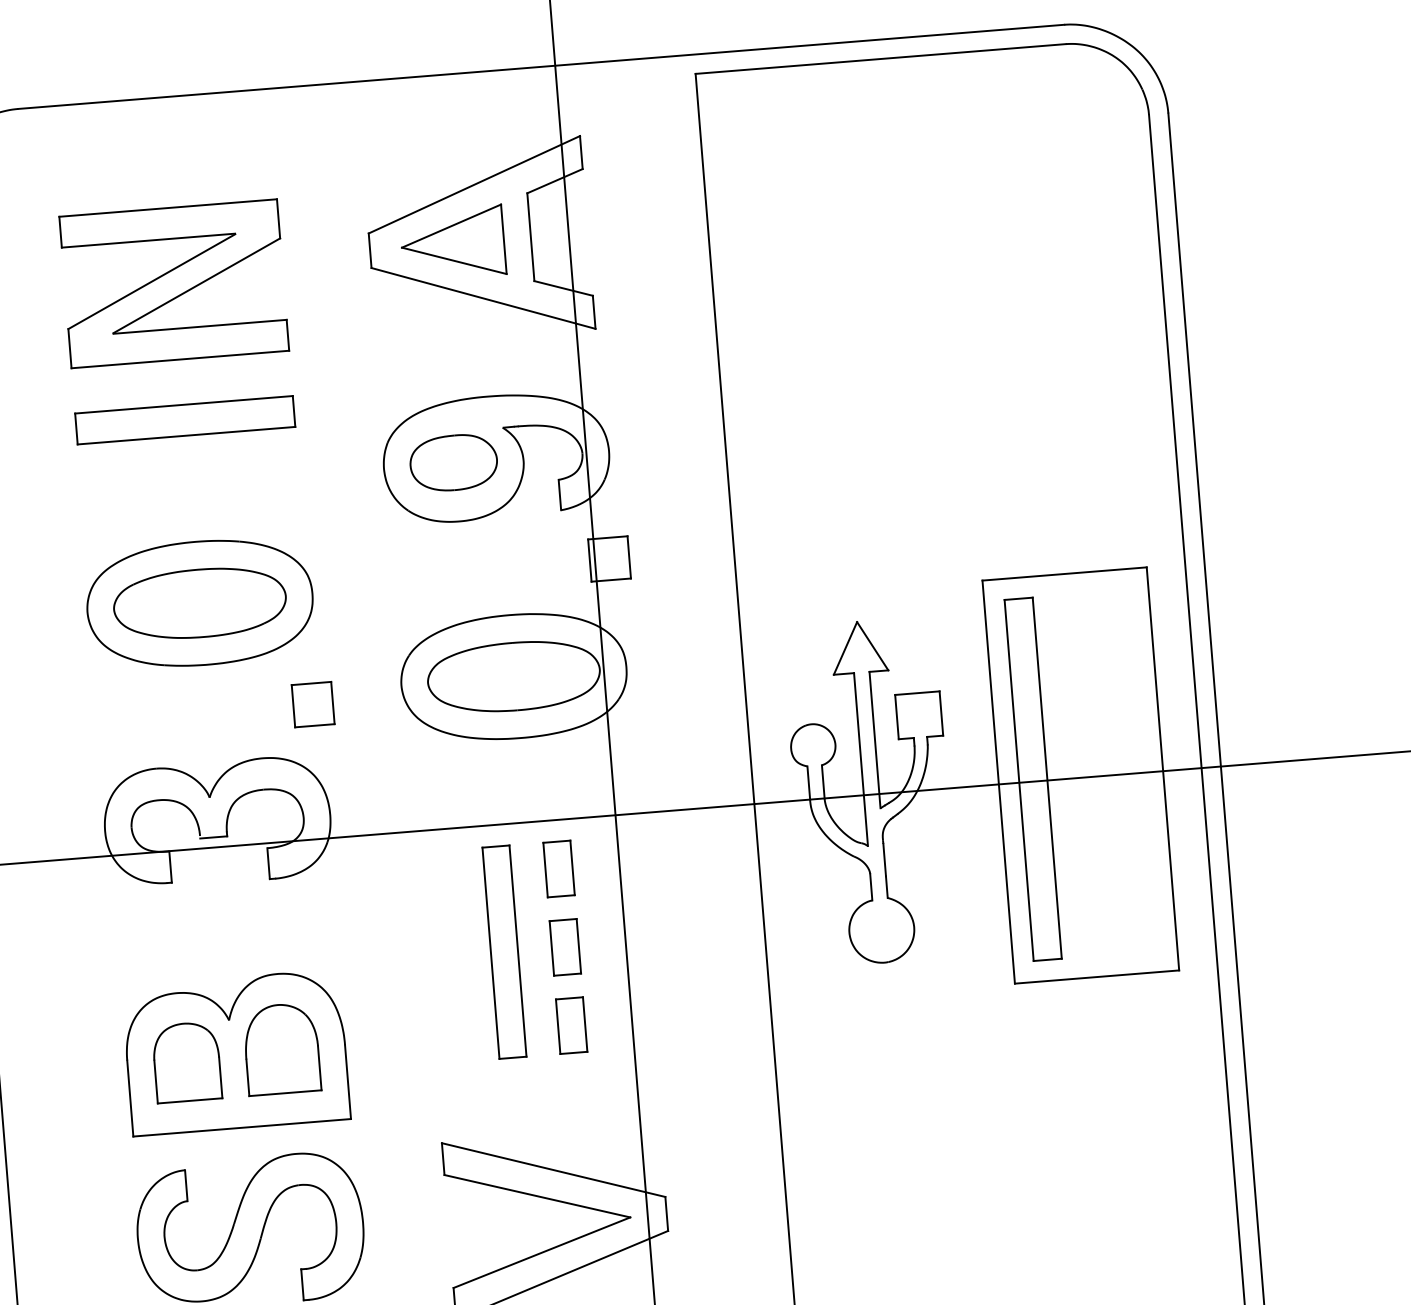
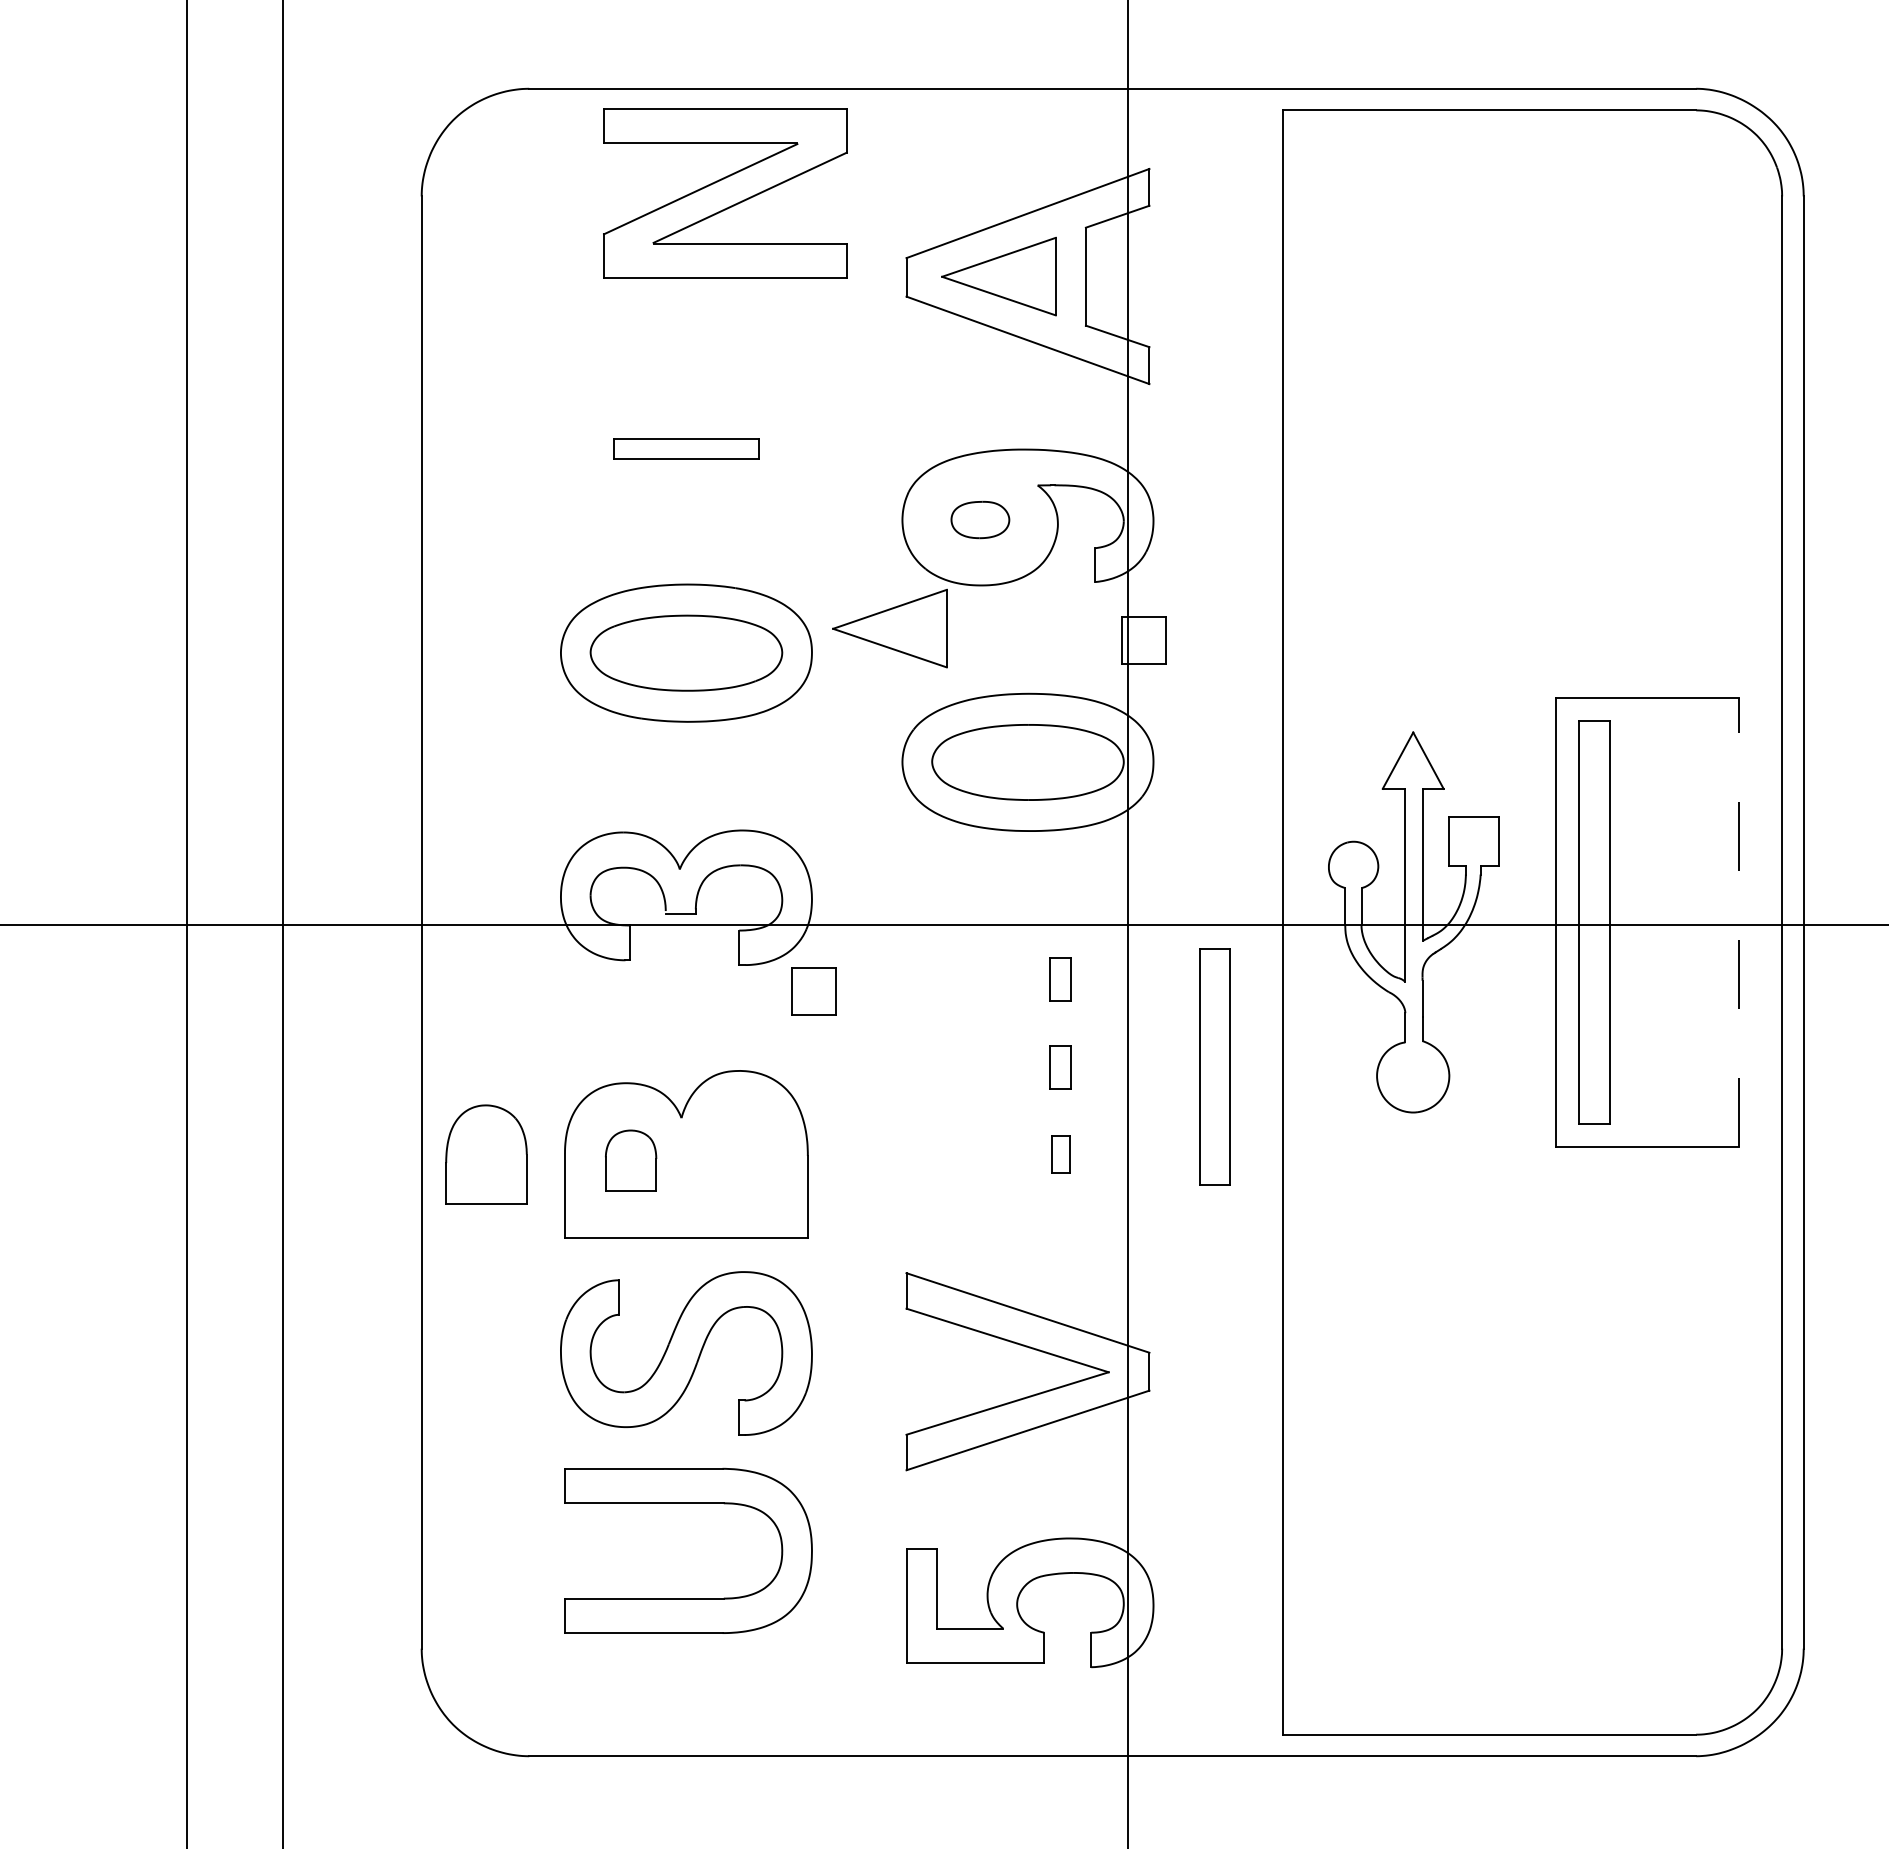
part: (174, 283) -> (725, 193), moved
part: (185, 419) -> (686, 448), size x0.6
part: (453, 462) -> (980, 519), size x0.6
part: (380, 566) -> (889, 628), added
part: (312, 704) -> (813, 991), moved
line: (1163, 768) -> (1739, 922), solid -> dashed
part: (558, 868) -> (1060, 979), size x0.7
part: (565, 947) -> (1060, 1067), size x0.7
part: (504, 951) -> (1214, 1066), moved
part: (571, 1025) -> (1060, 1154), size x0.6
part: (281, 1049) -> (486, 1154), moved
part: (186, 1062) -> (630, 1160), size x0.7

